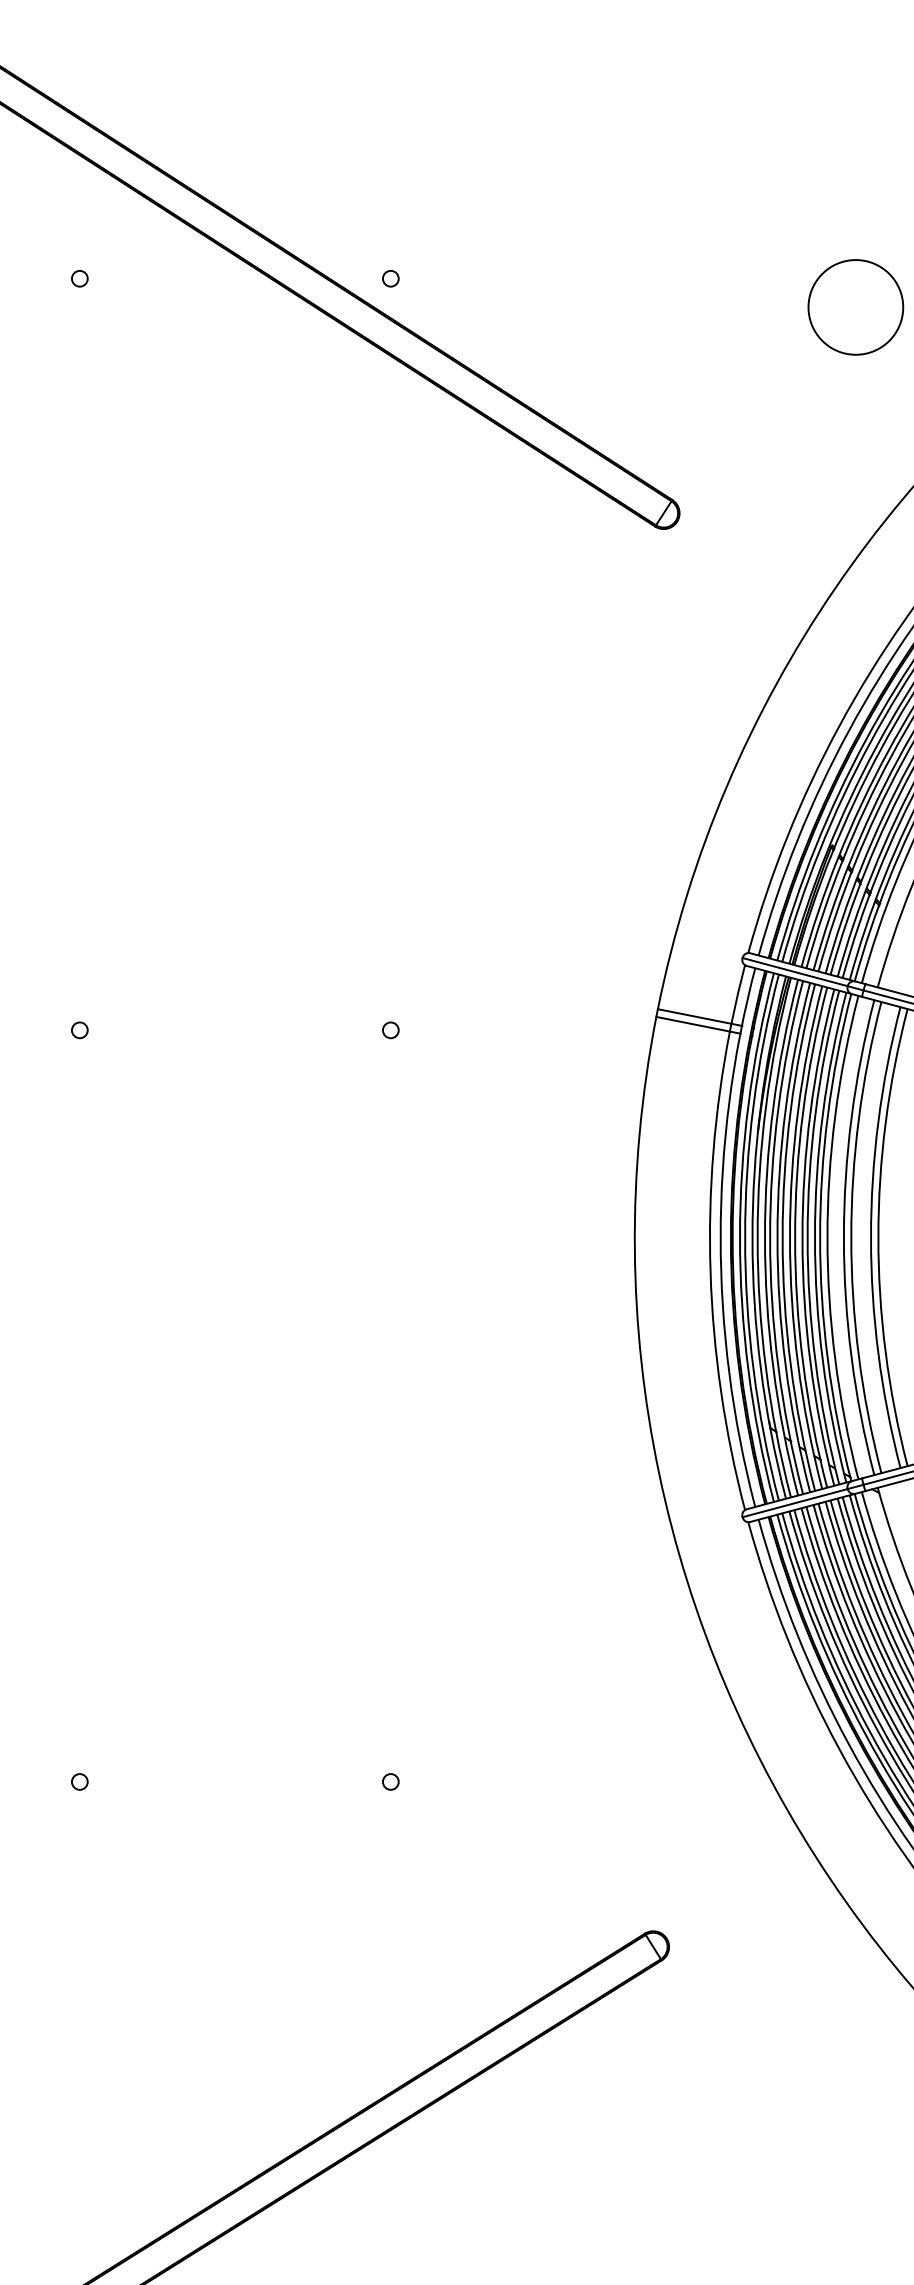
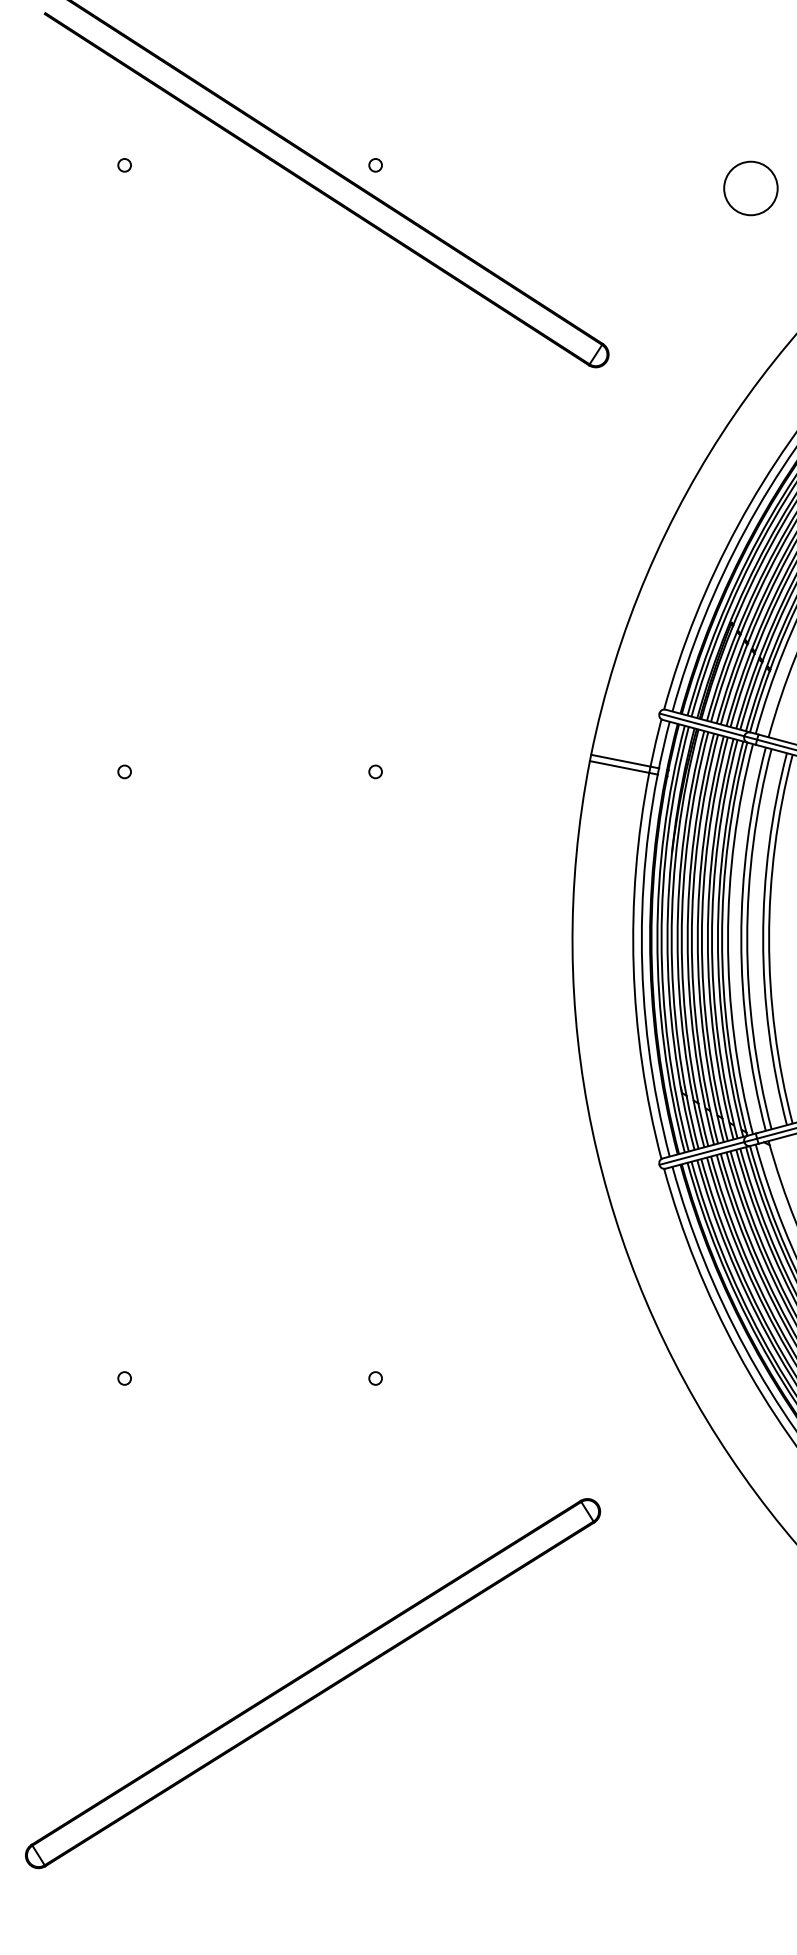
circle: (855, 307) -> (750, 188), size x0.7

